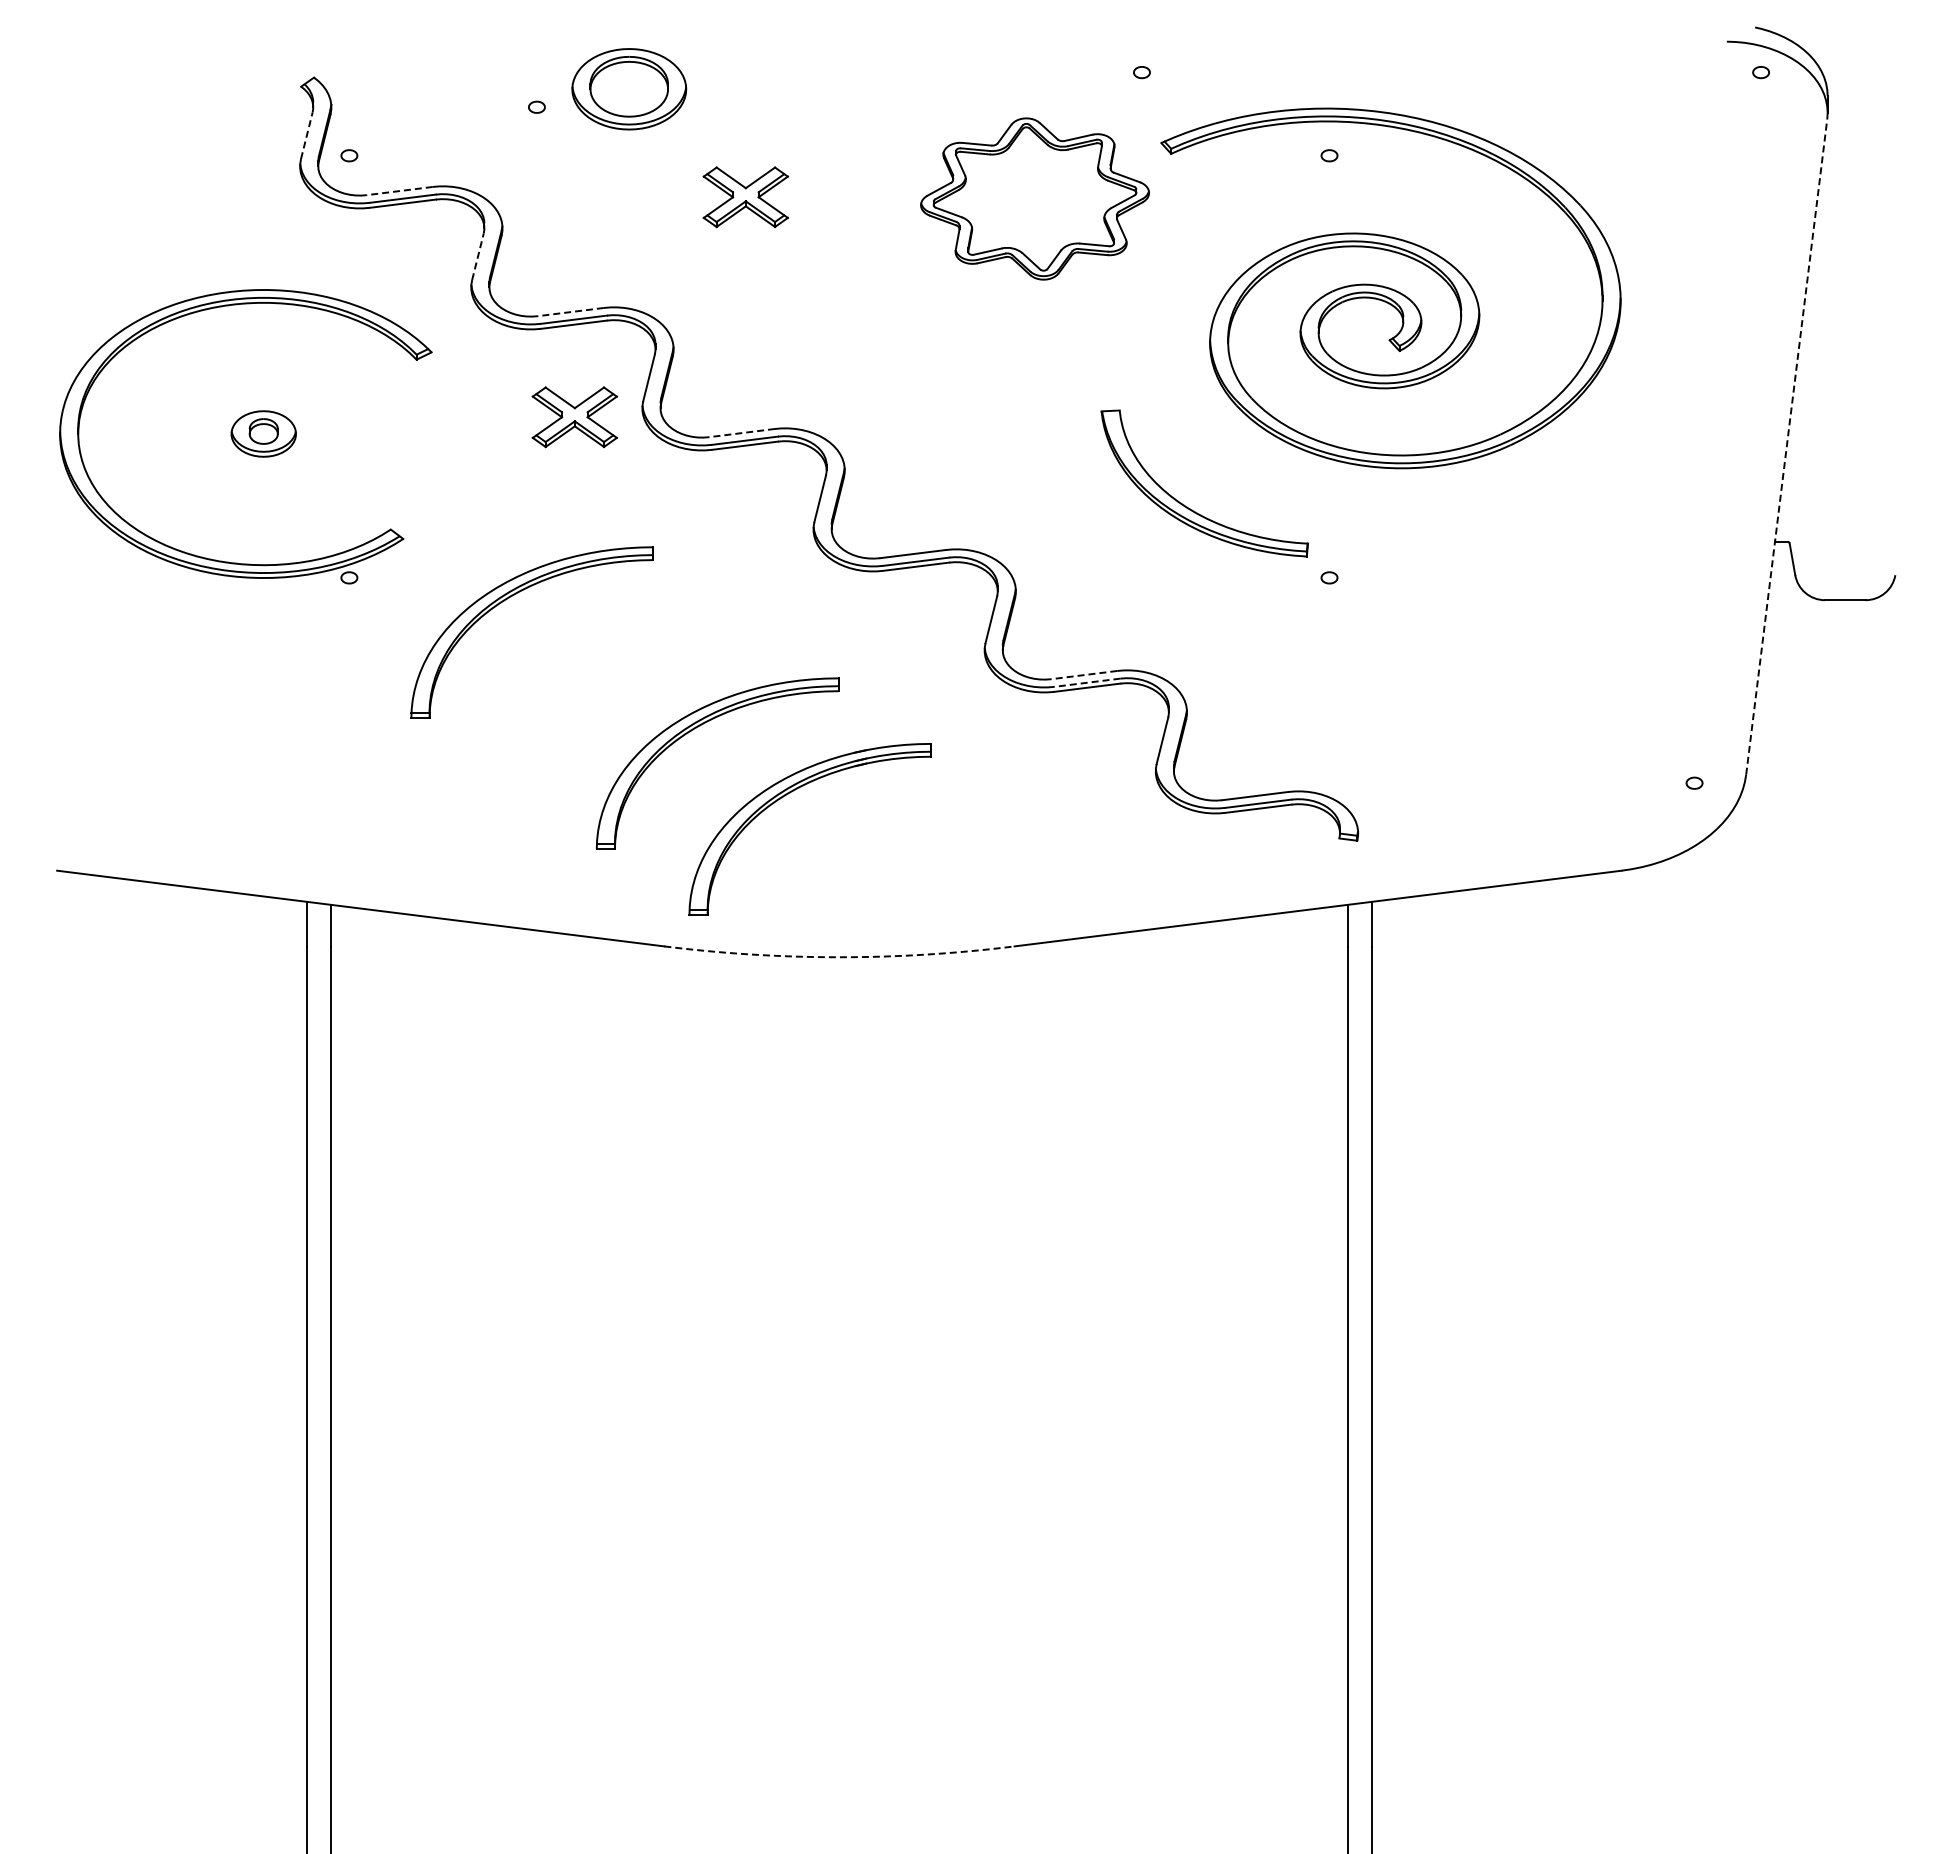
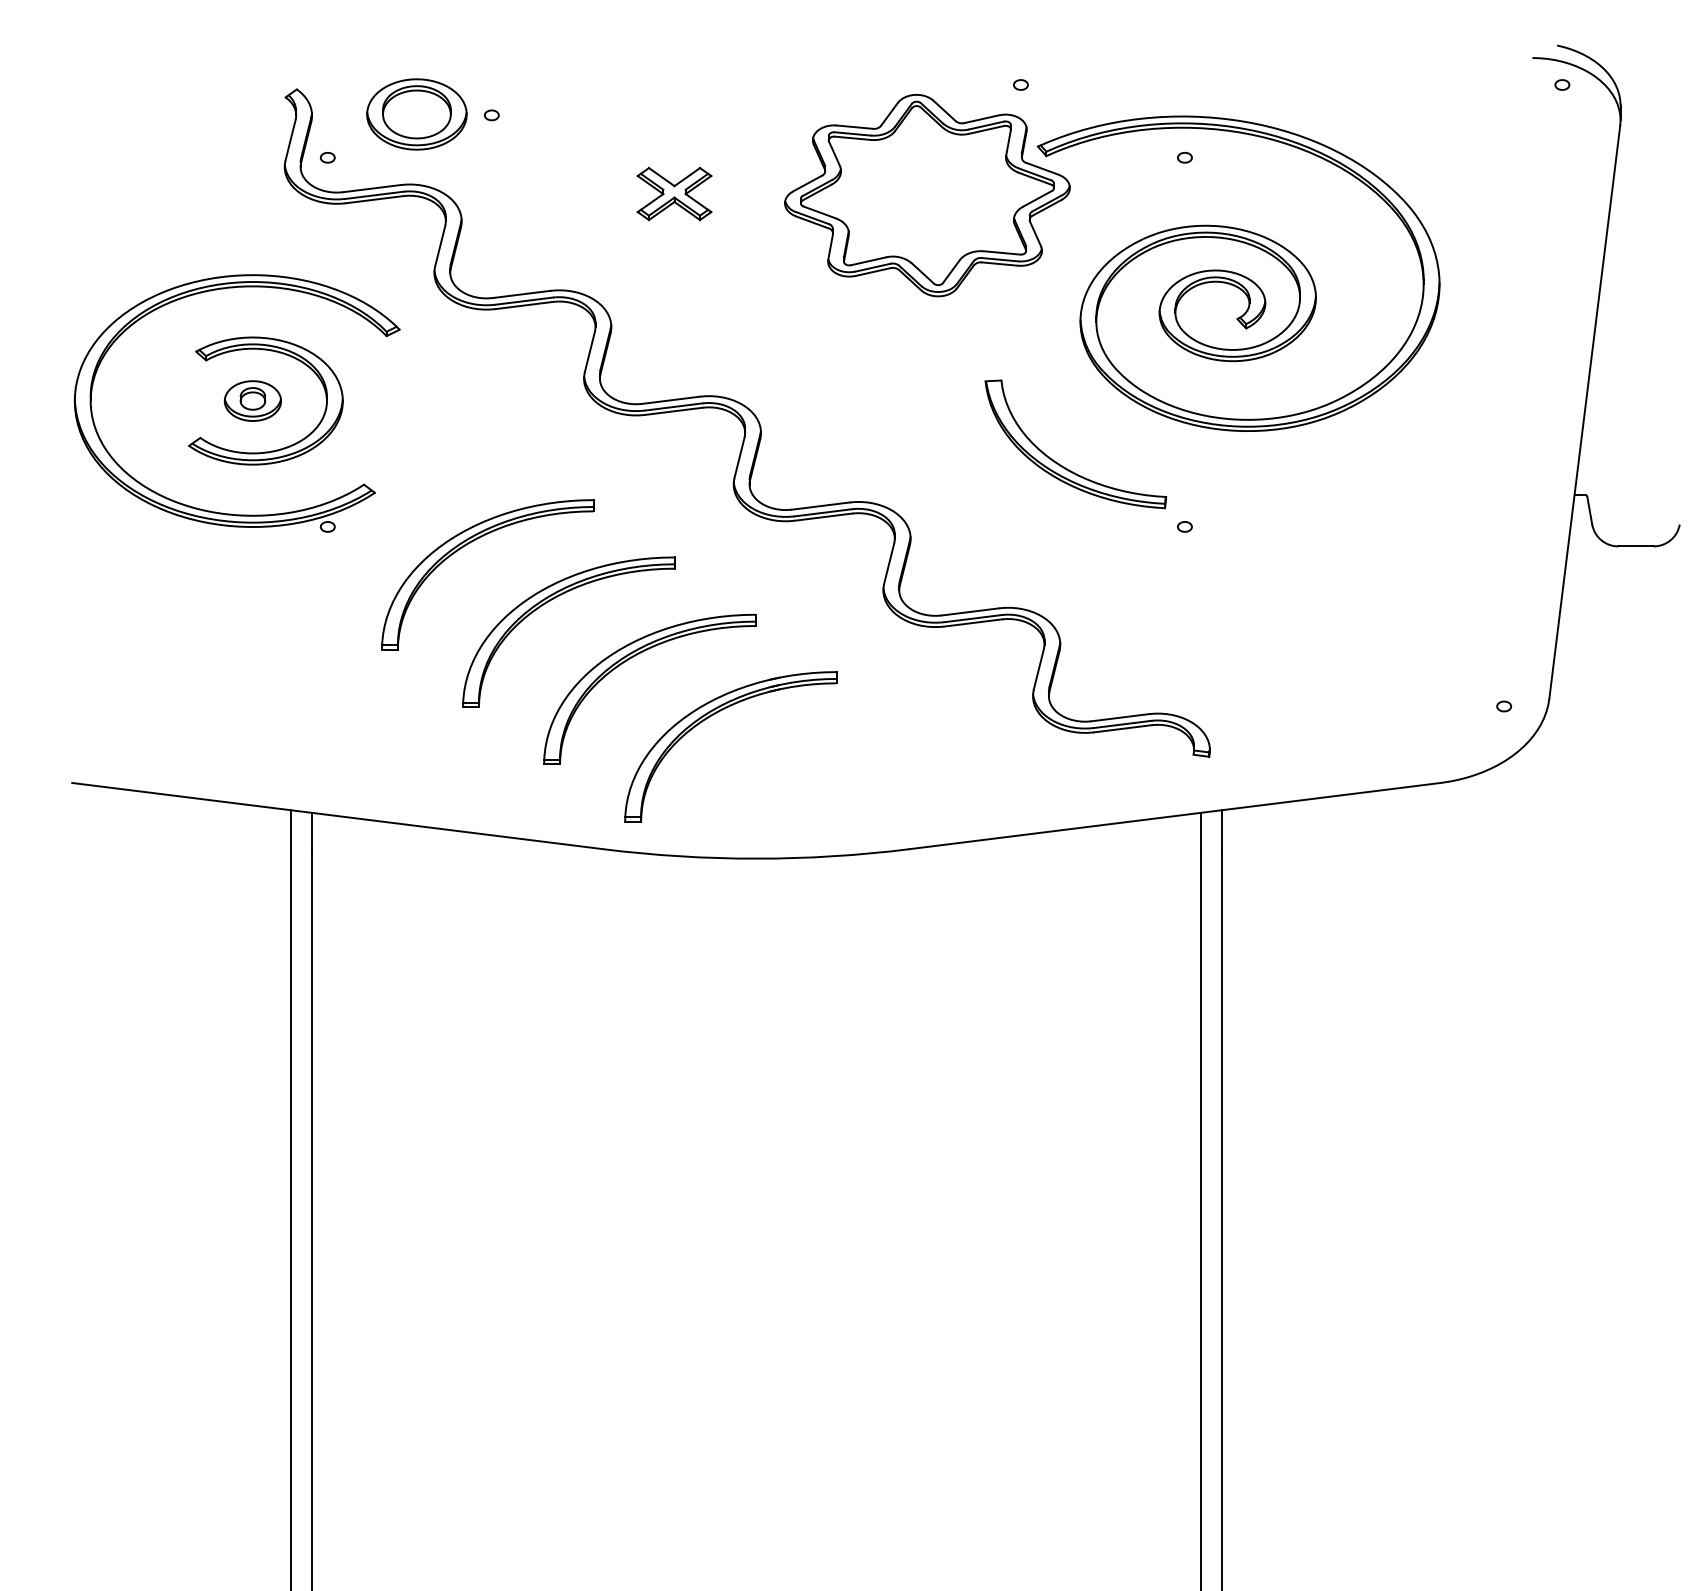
part: (629, 89) -> (417, 114), moved
line: (306, 135) -> (290, 140), dashed -> solid
line: (399, 191) -> (371, 189), dashed -> solid
part: (1034, 198) -> (926, 195), size x1.43
line: (478, 256) -> (440, 245), dashed -> solid
line: (570, 312) -> (521, 294), dashed -> solid
part: (290, 378) -> (276, 352), added
part: (574, 417) -> (524, 386), removed
line: (741, 433) -> (670, 400), dashed -> solid
line: (1786, 446) -> (1584, 412), dashed -> solid
part: (601, 664) -> (548, 602), added
line: (1083, 675) -> (969, 612), dashed -> solid
line: (1086, 682) -> (972, 618), dashed -> solid
arc: (839, 957) -> (756, 858), dashed -> solid

